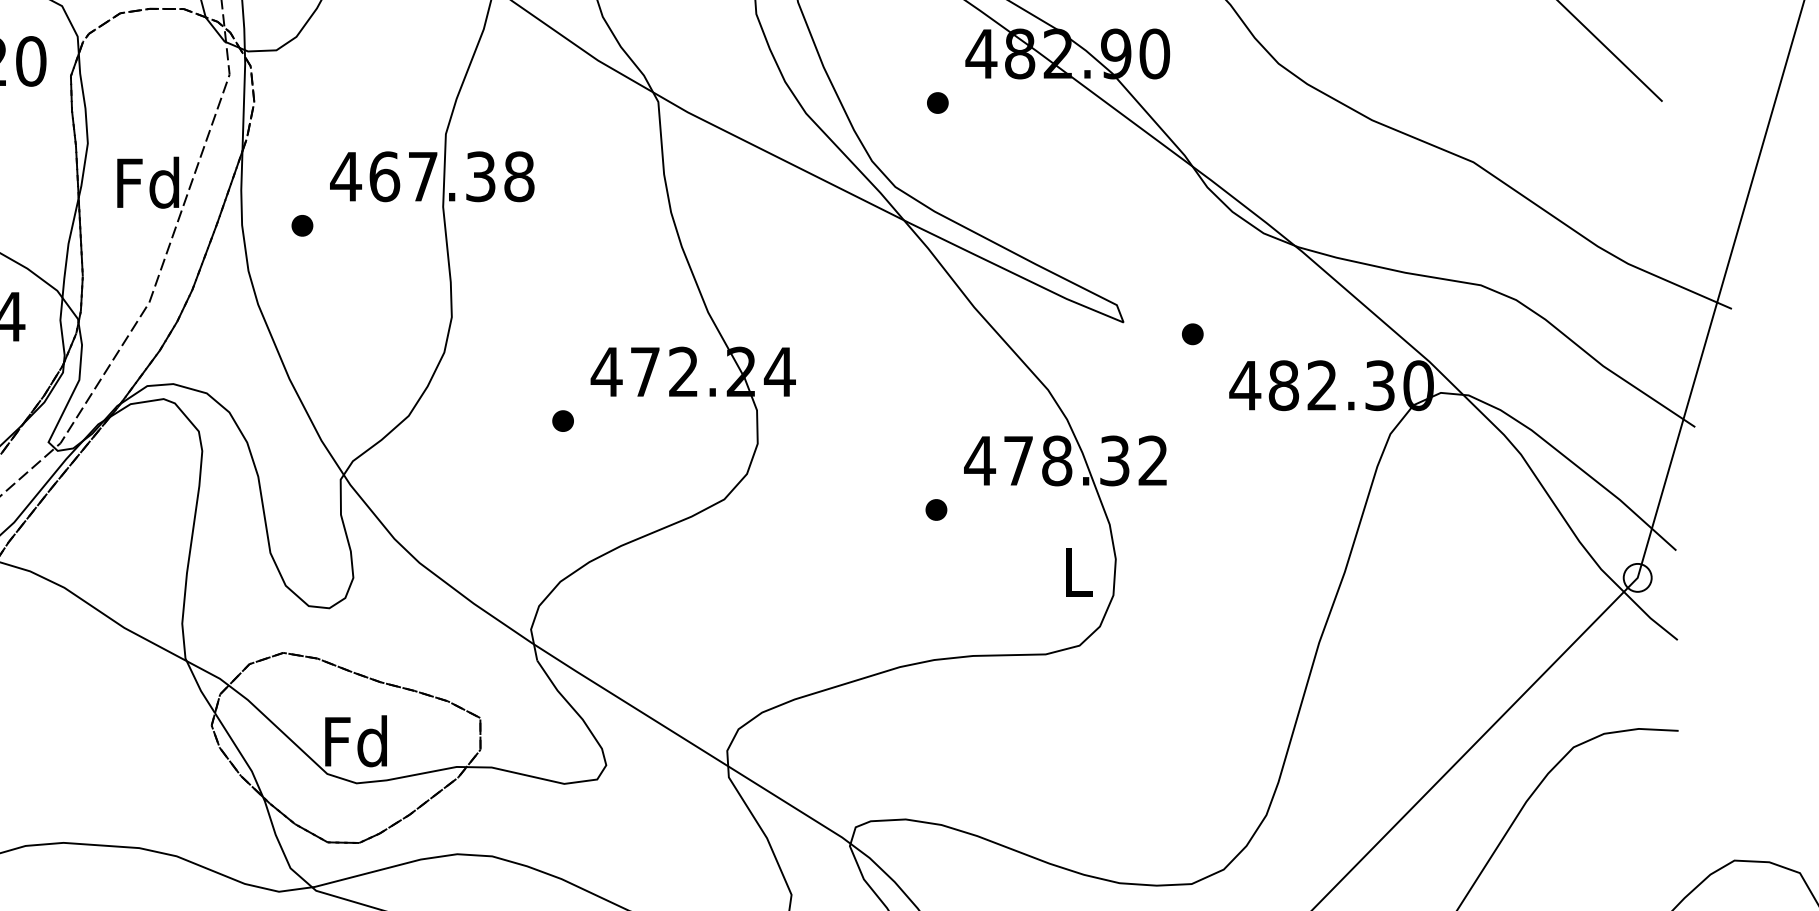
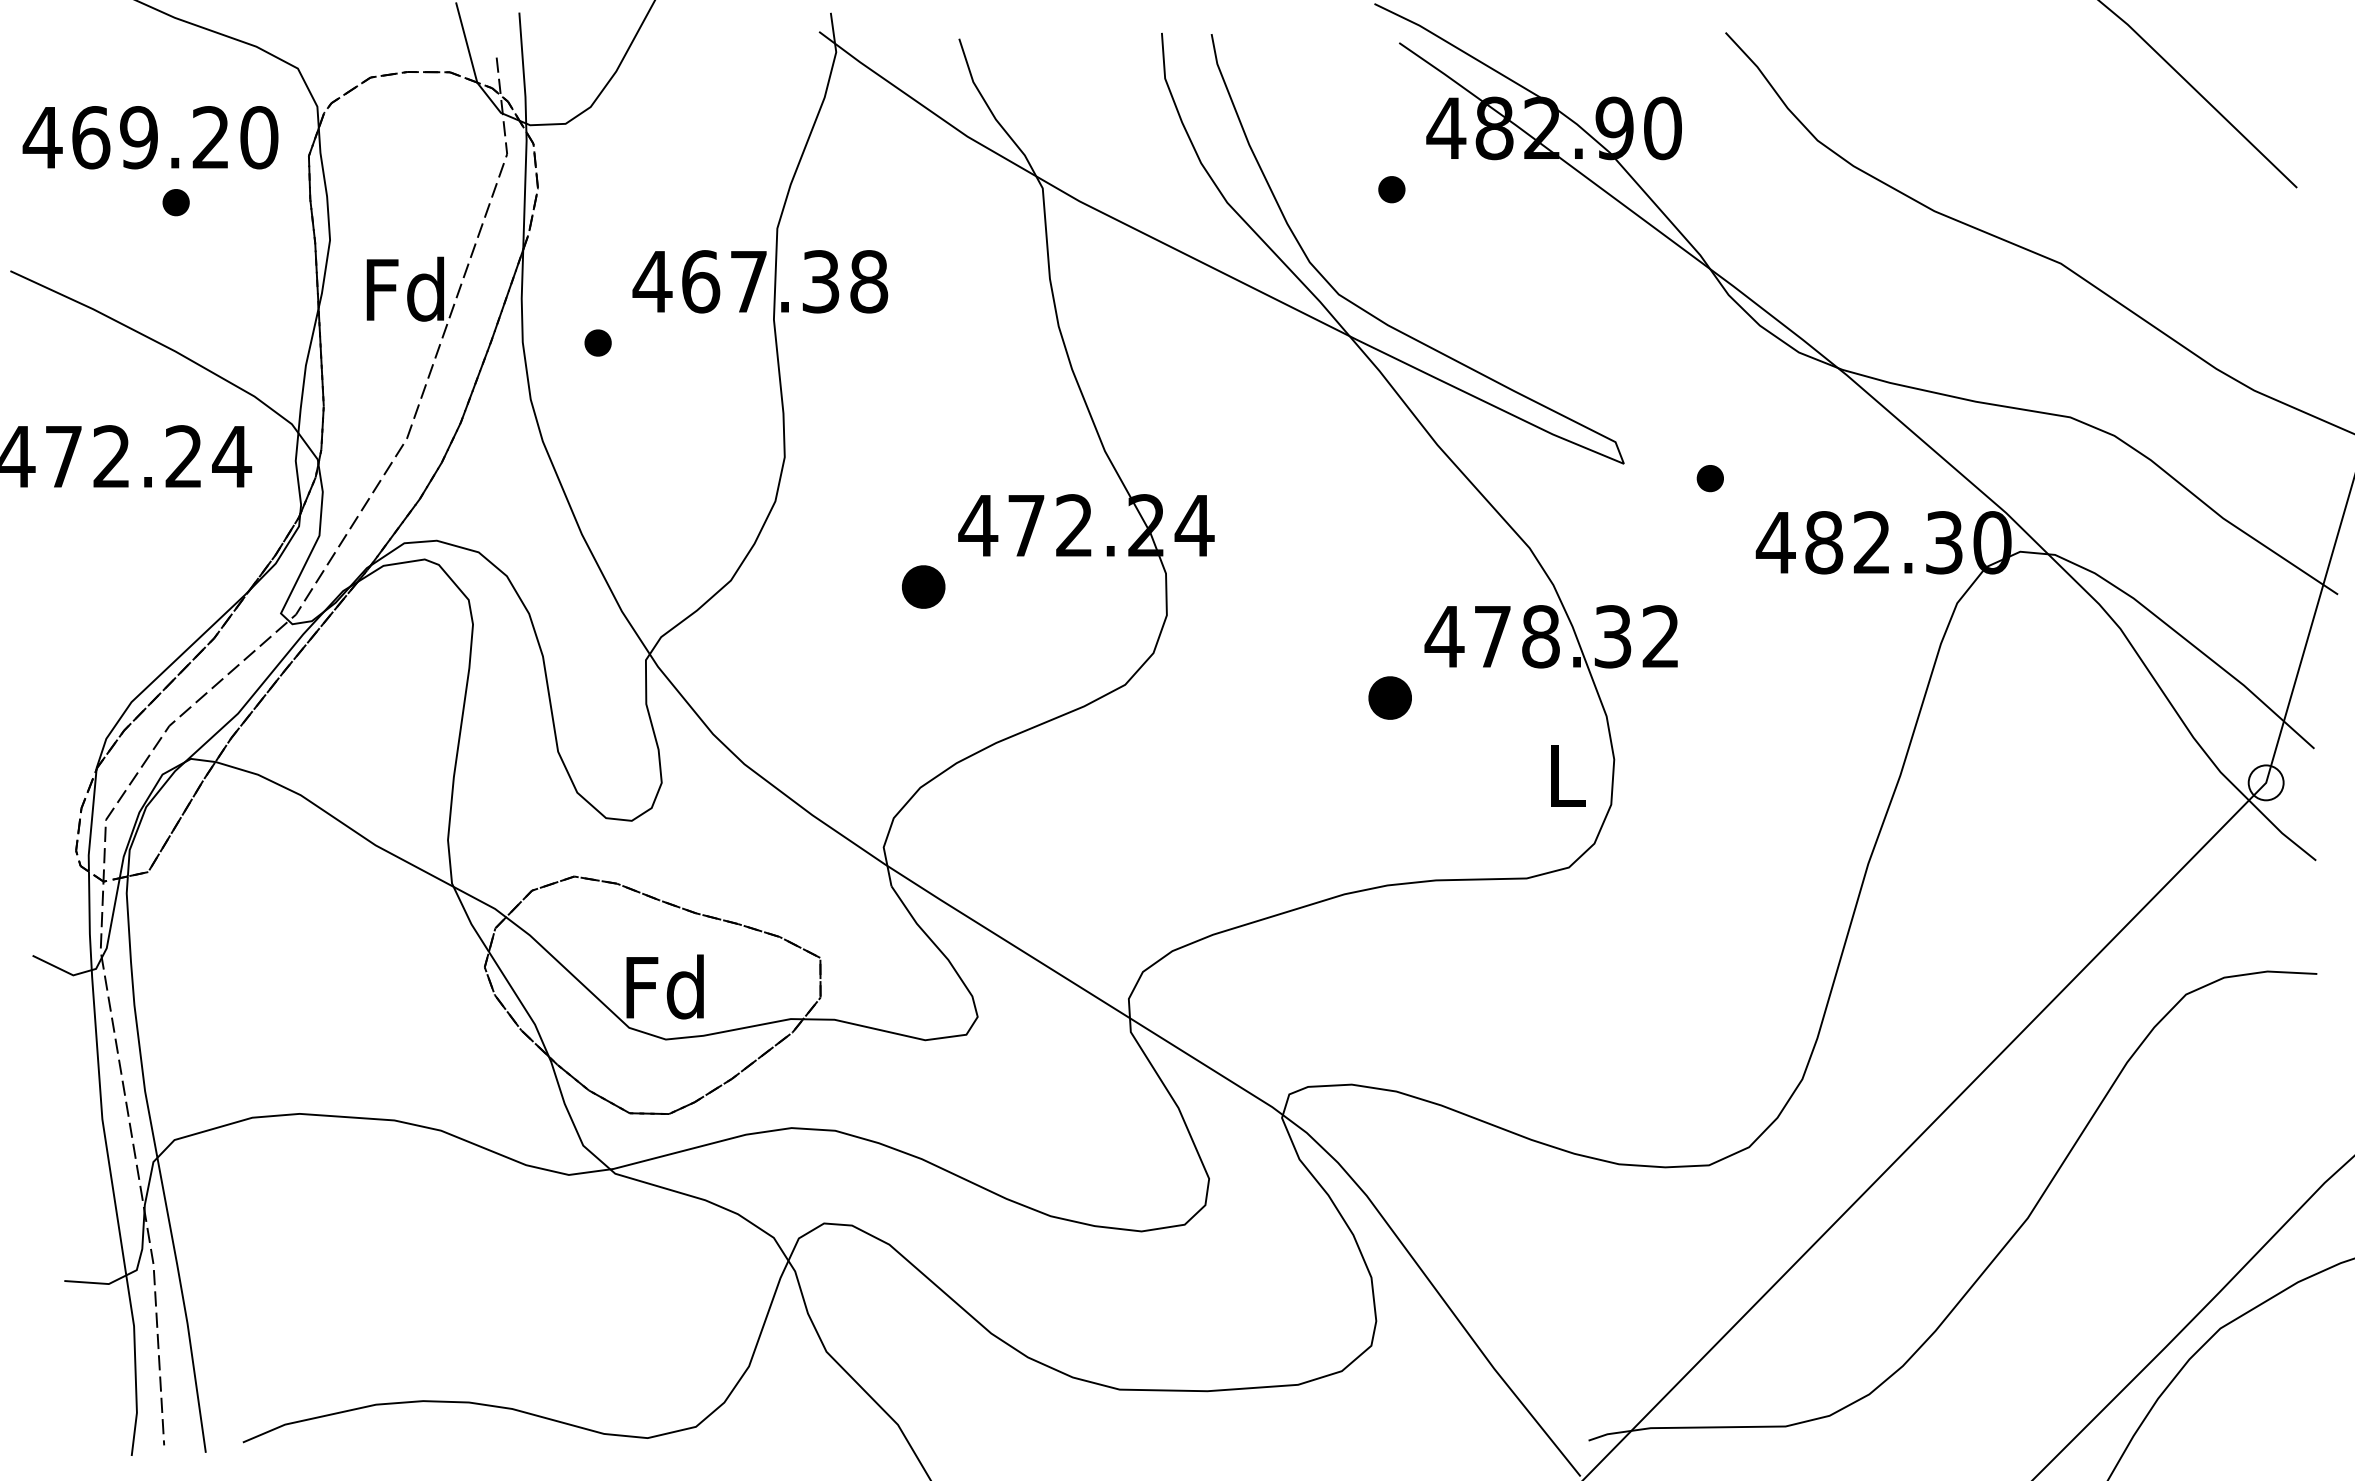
part: (562, 420) -> (923, 586), size x1.6
part: (935, 509) -> (1389, 697), size x1.6

